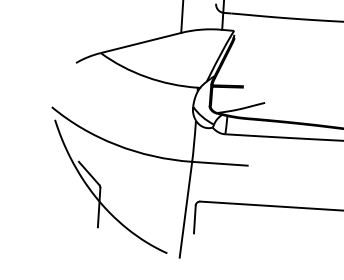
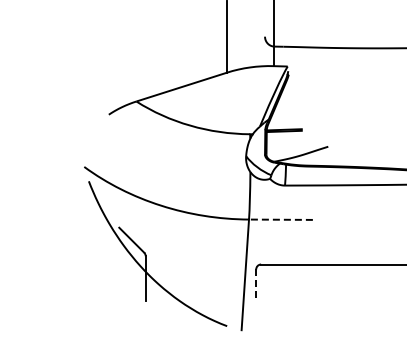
line: (219, 163) -> (280, 219), solid -> dashed
line: (195, 219) -> (256, 285), solid -> dashed

